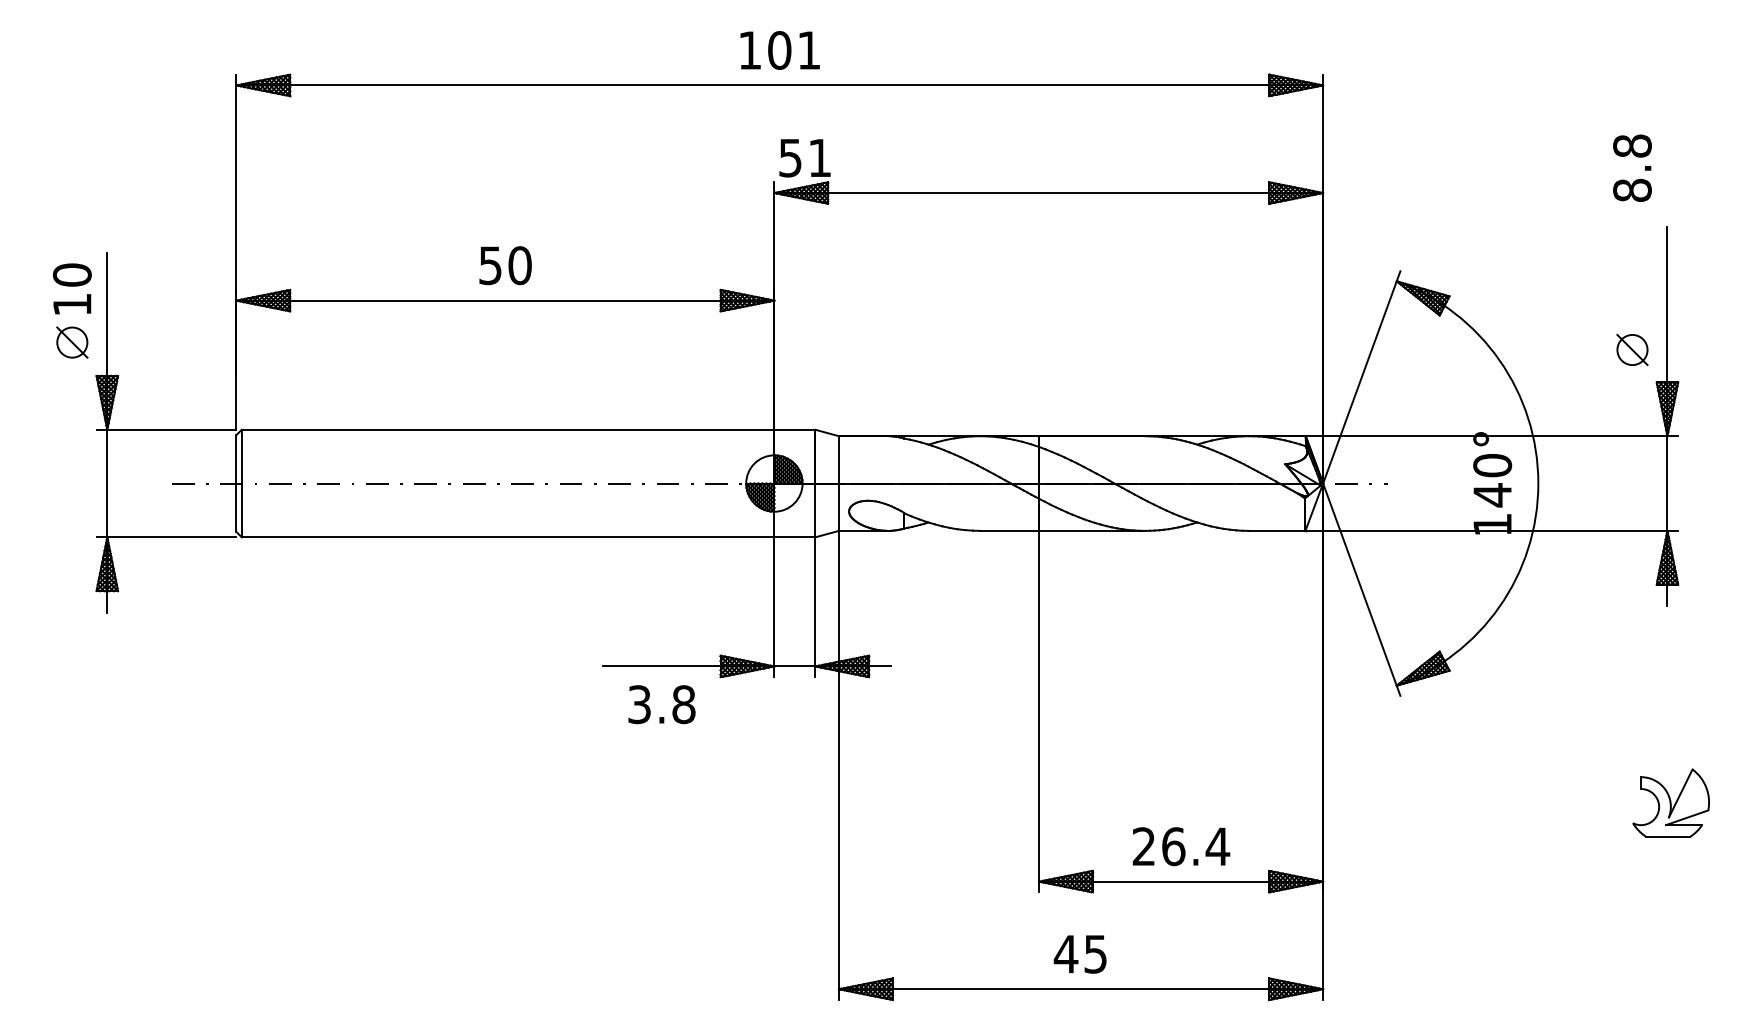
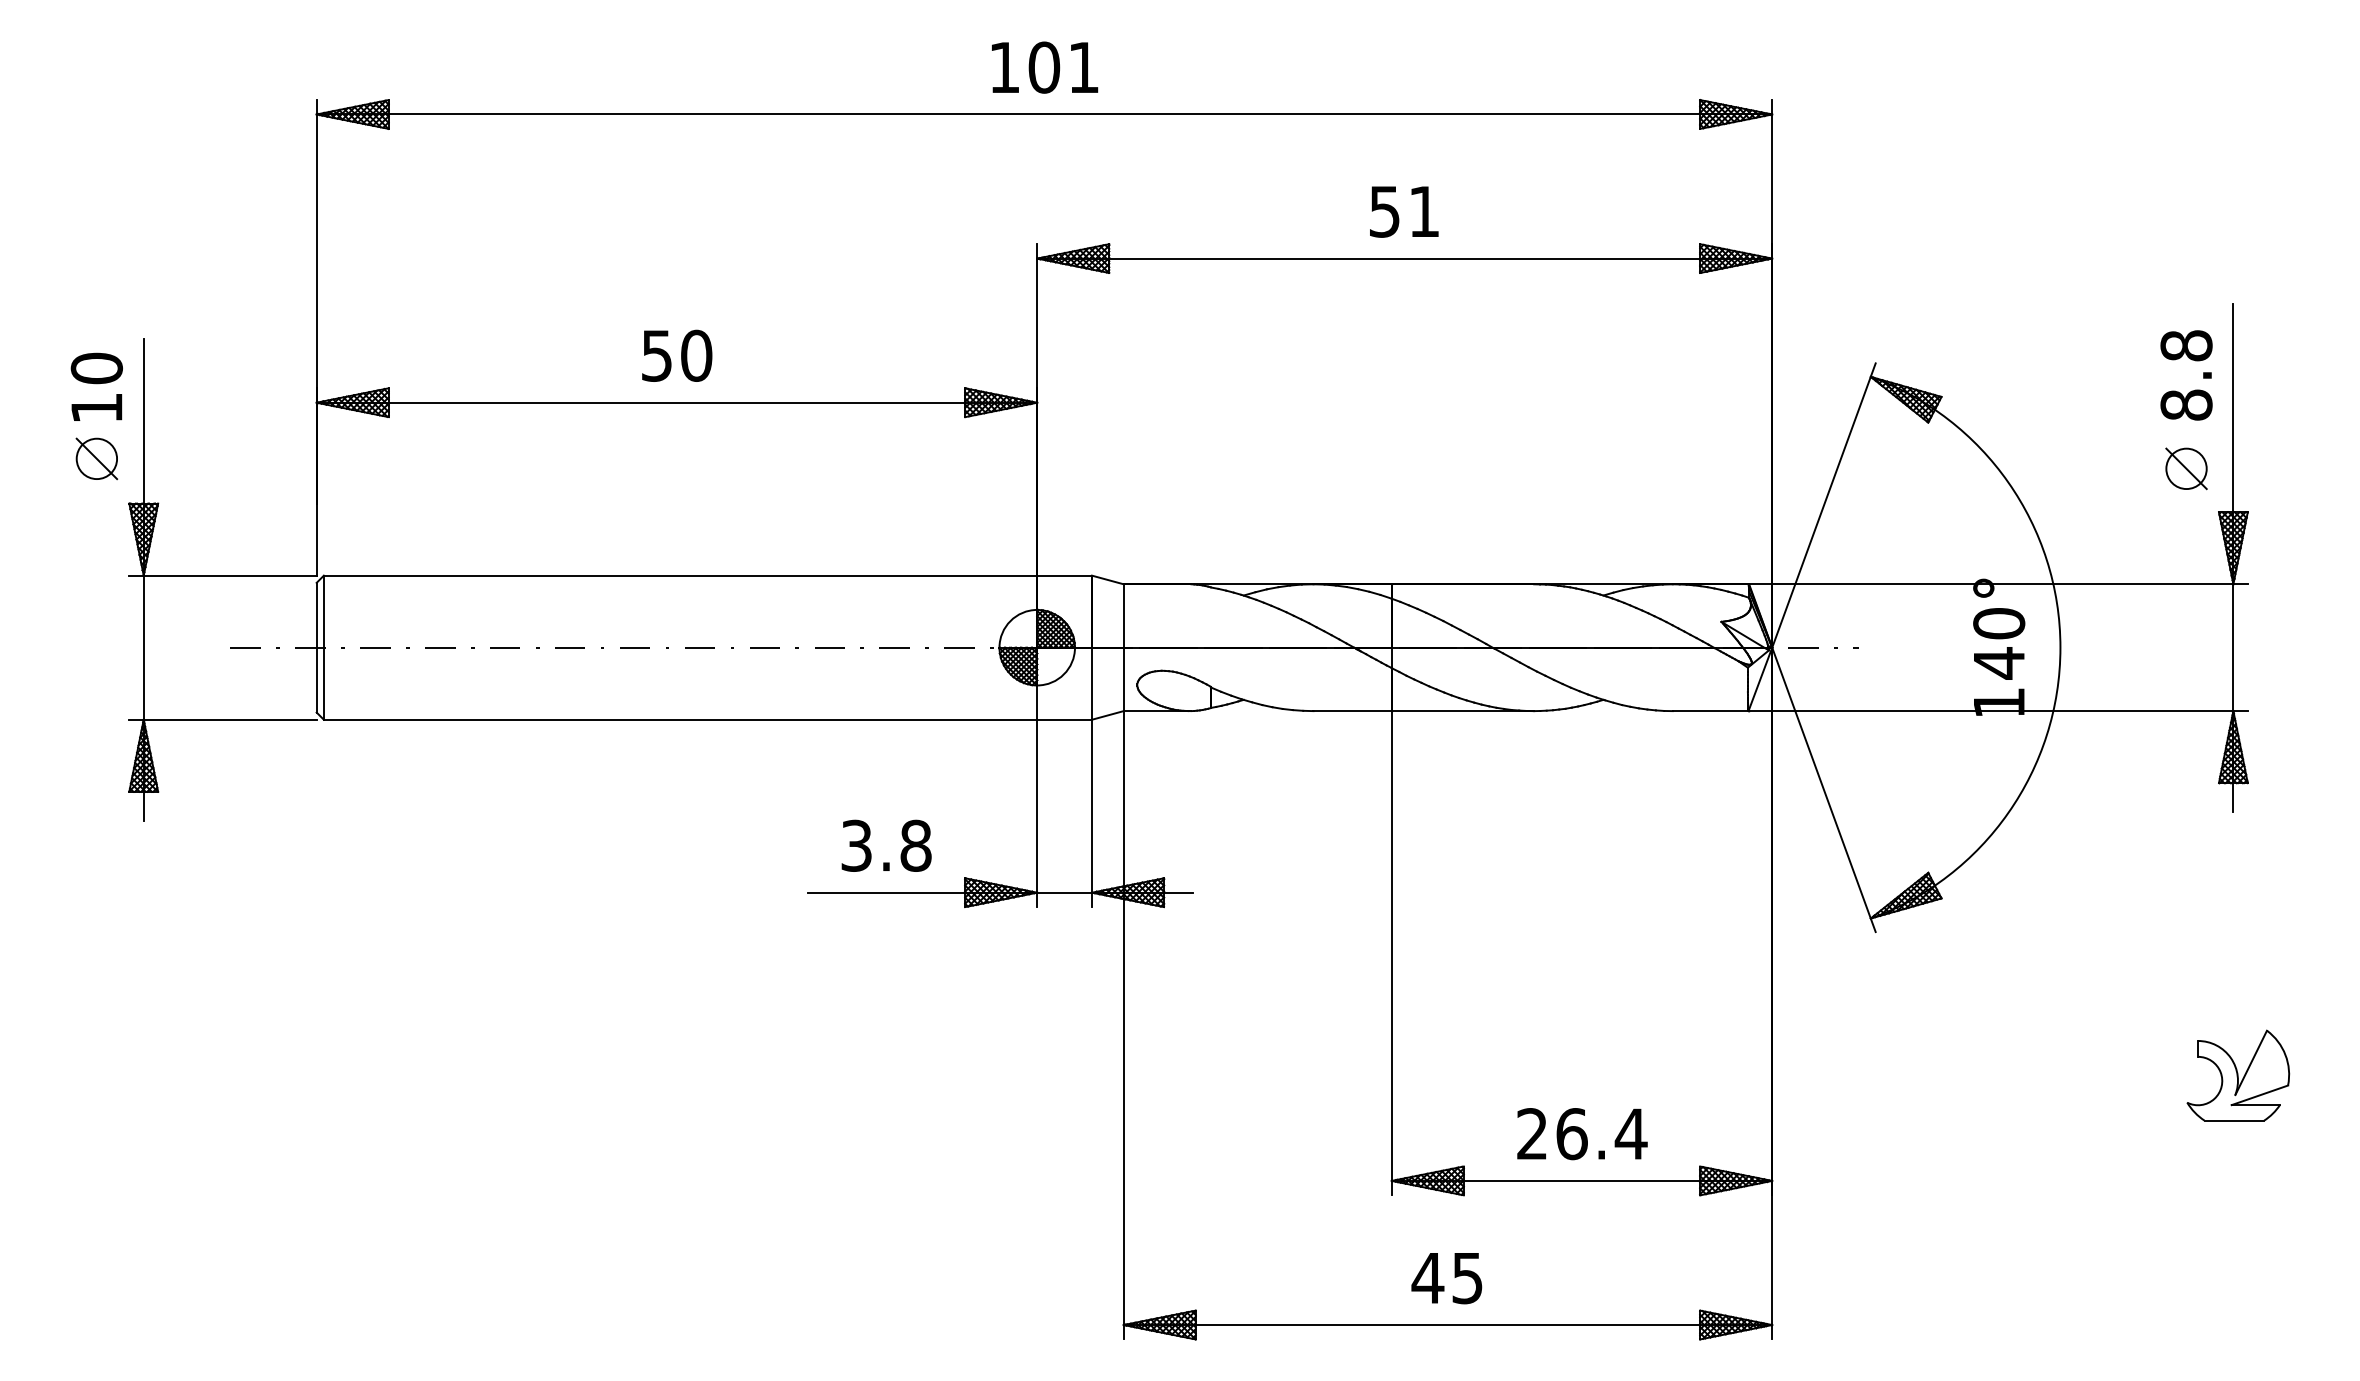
text: (805, 157) -> (1404, 211), moved
text: (1632, 168) -> (2186, 375), moved
text: (661, 704) -> (886, 845), moved

